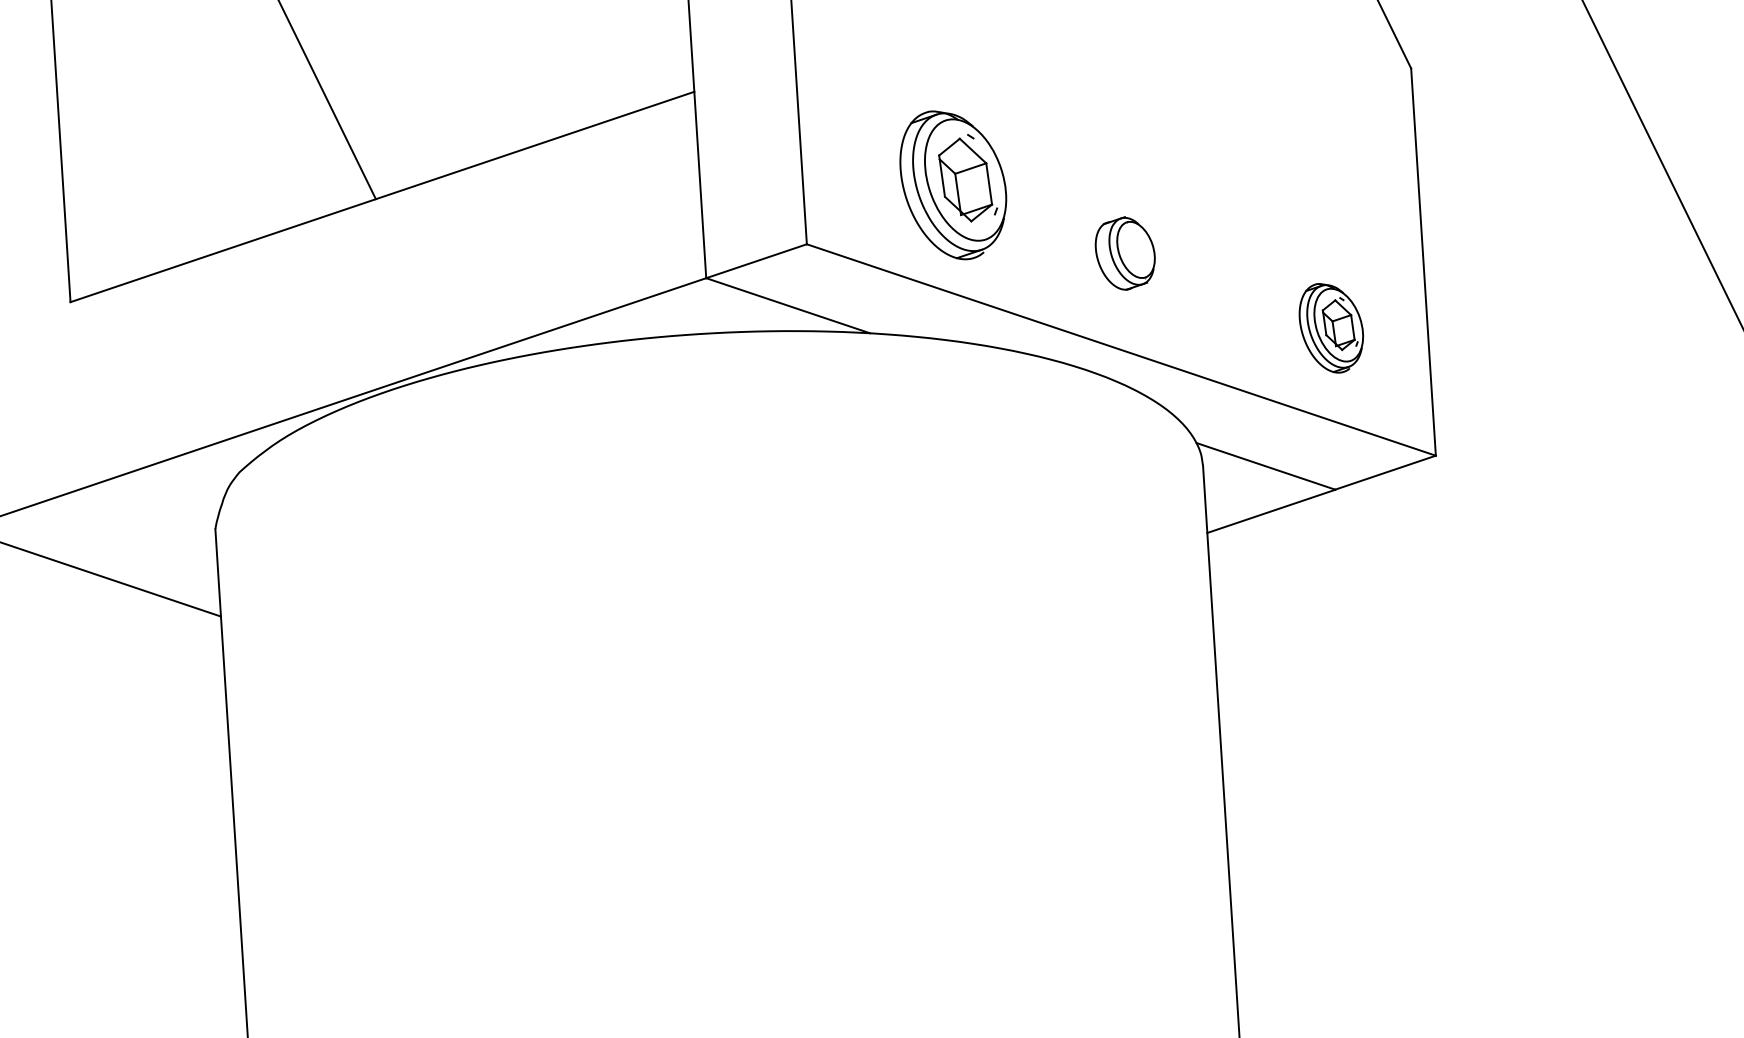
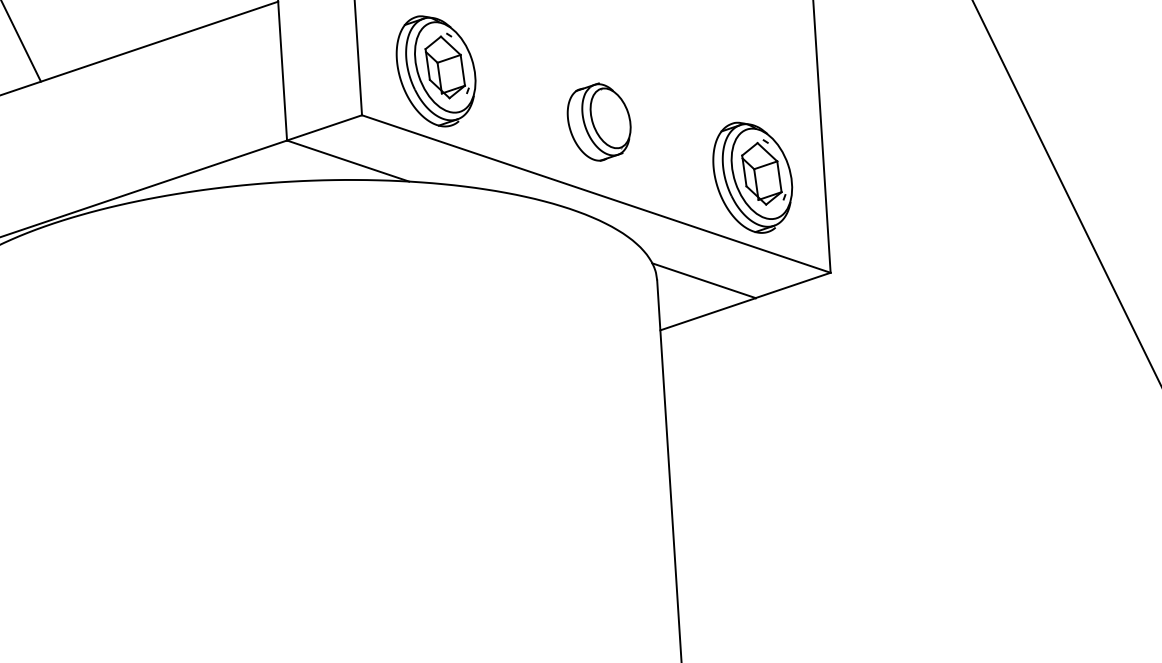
part: (953, 185) -> (436, 71), moved
part: (1125, 253) -> (599, 122), size x1.43
part: (1331, 328) -> (752, 178), size x1.67

